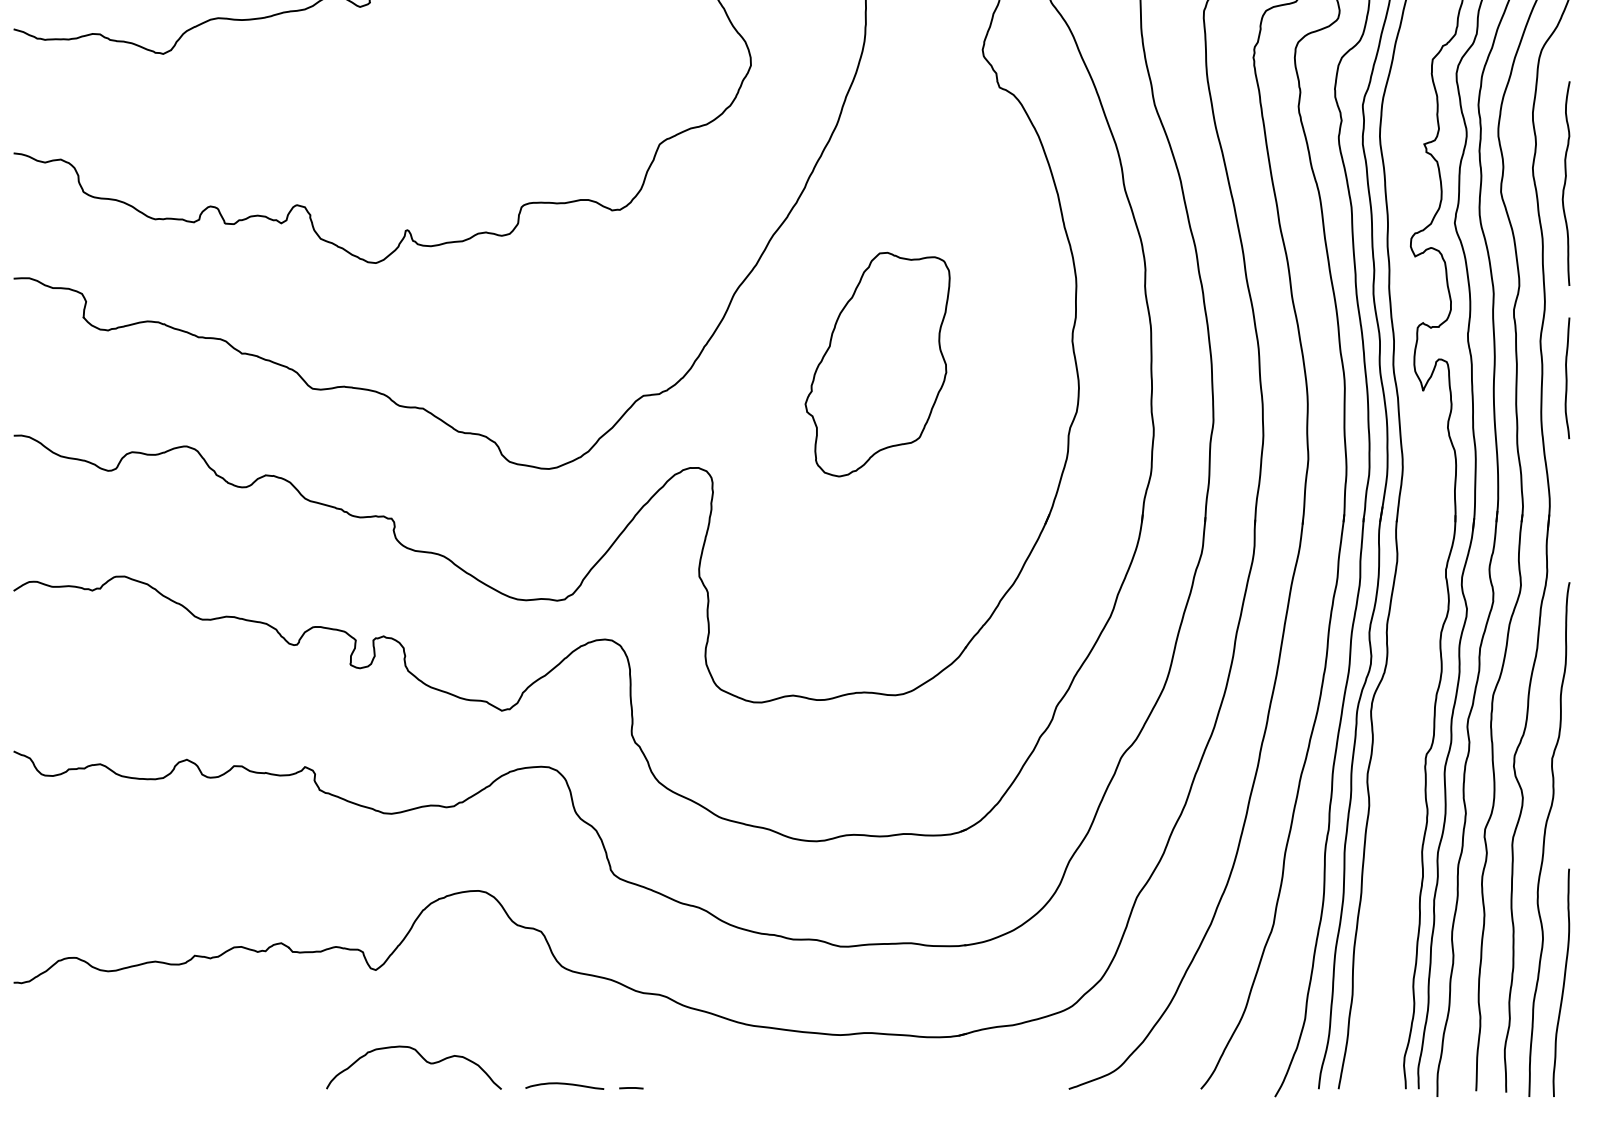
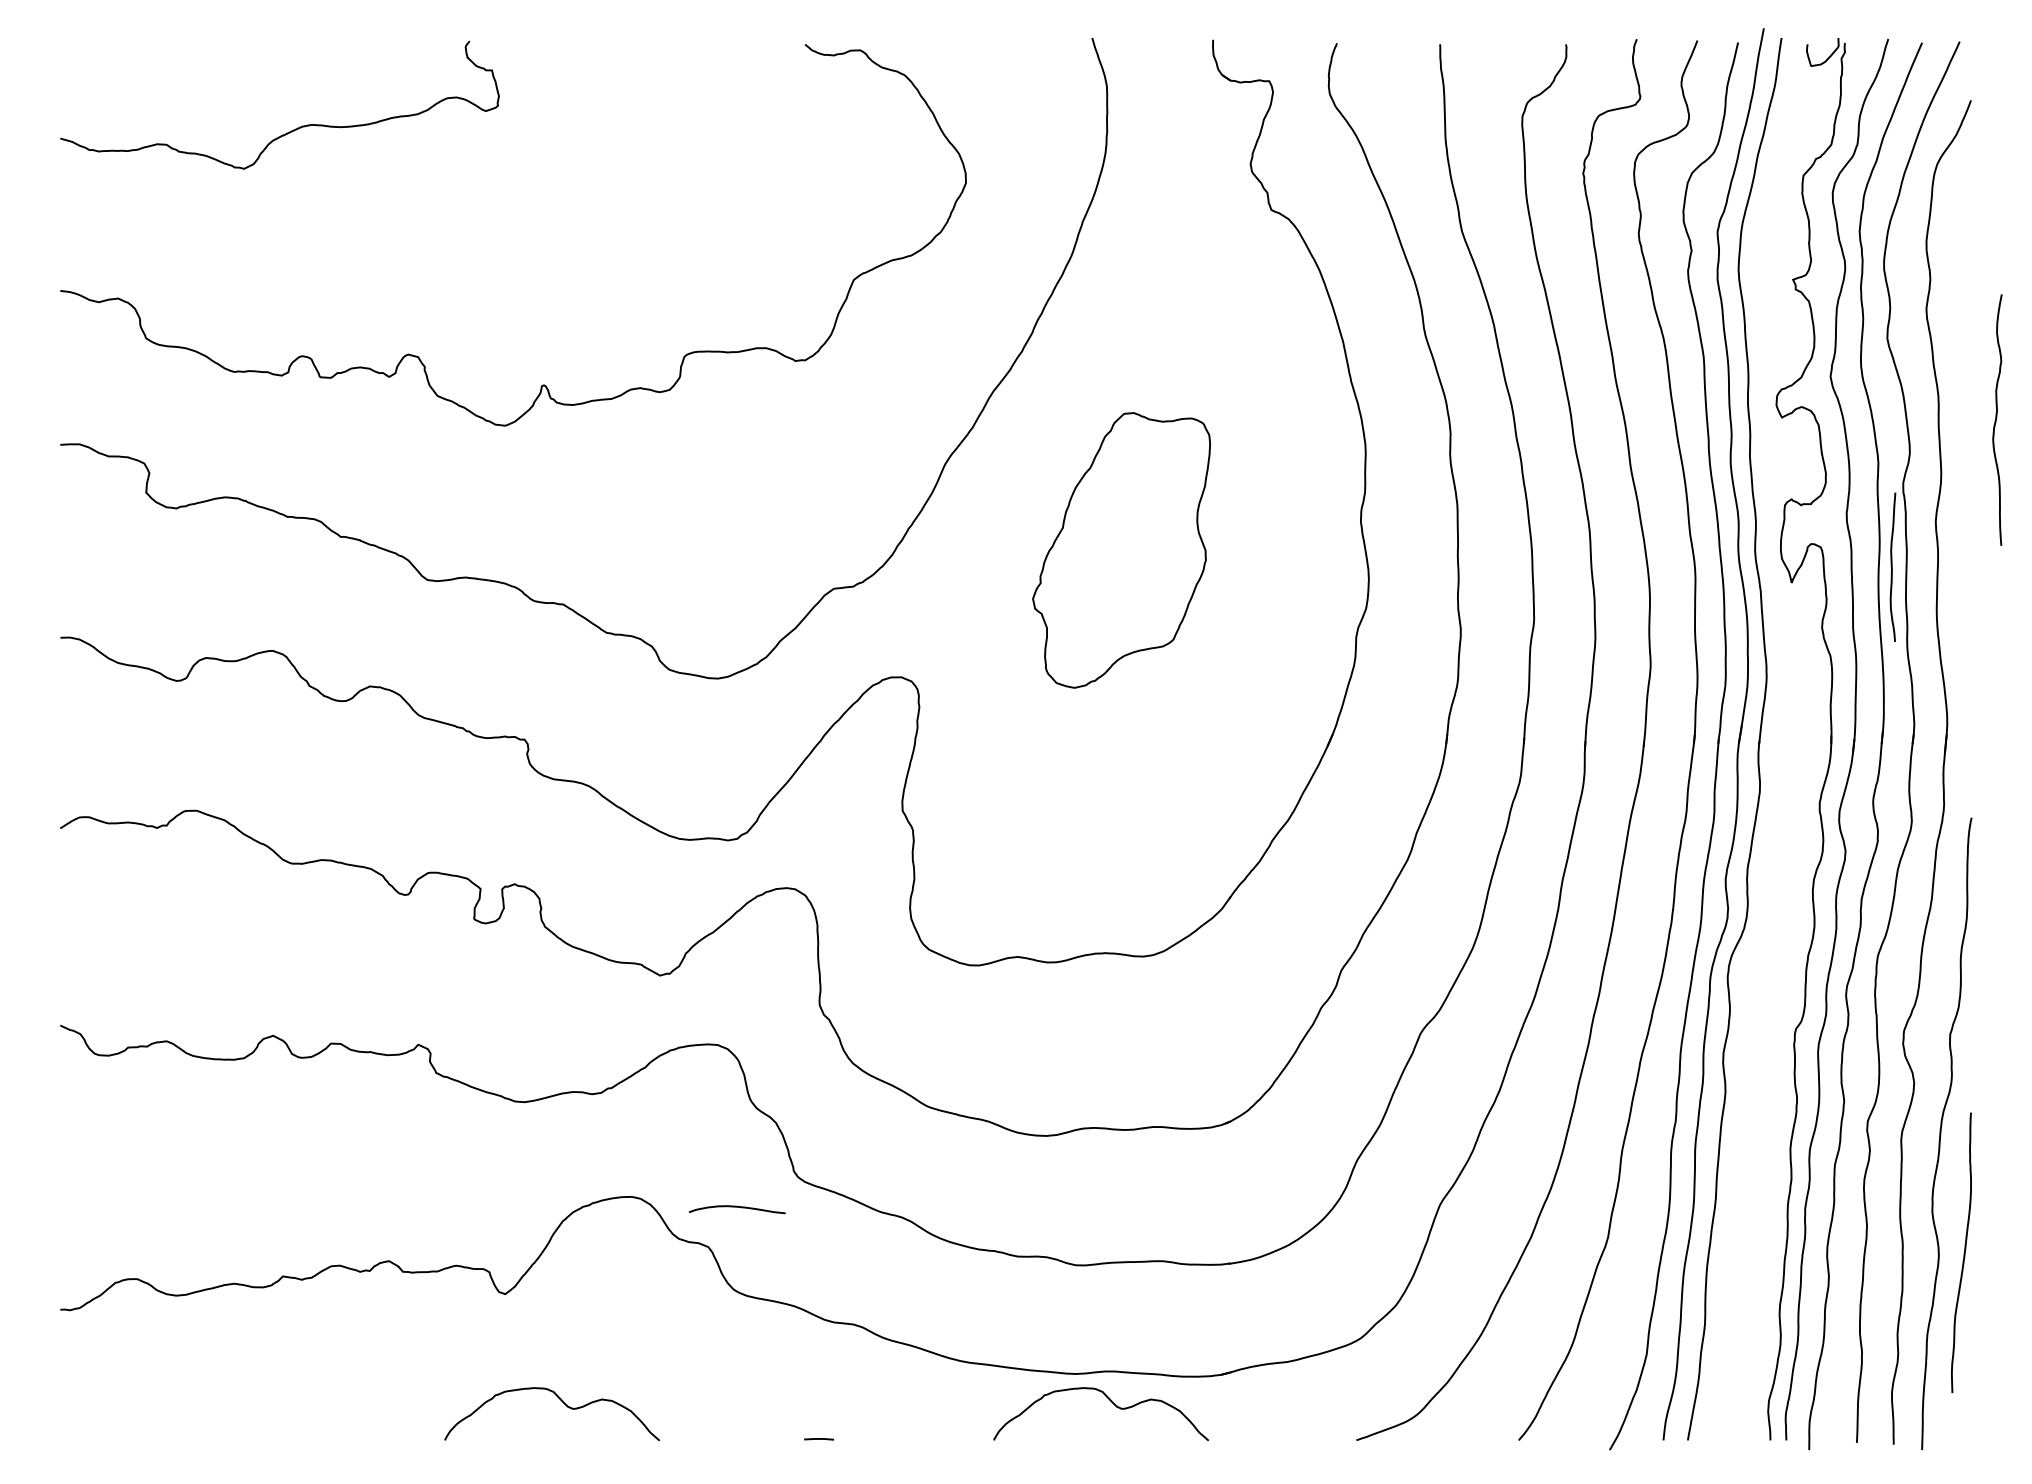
curve: (1565, 183) -> (1996, 419), moved
curve: (1567, 377) -> (1892, 566), moved
curve: (1563, 983) -> (1963, 1253), moved
curve: (869, 1058) -> (1111, 1402), added
curve: (564, 1084) -> (736, 1207), moved

